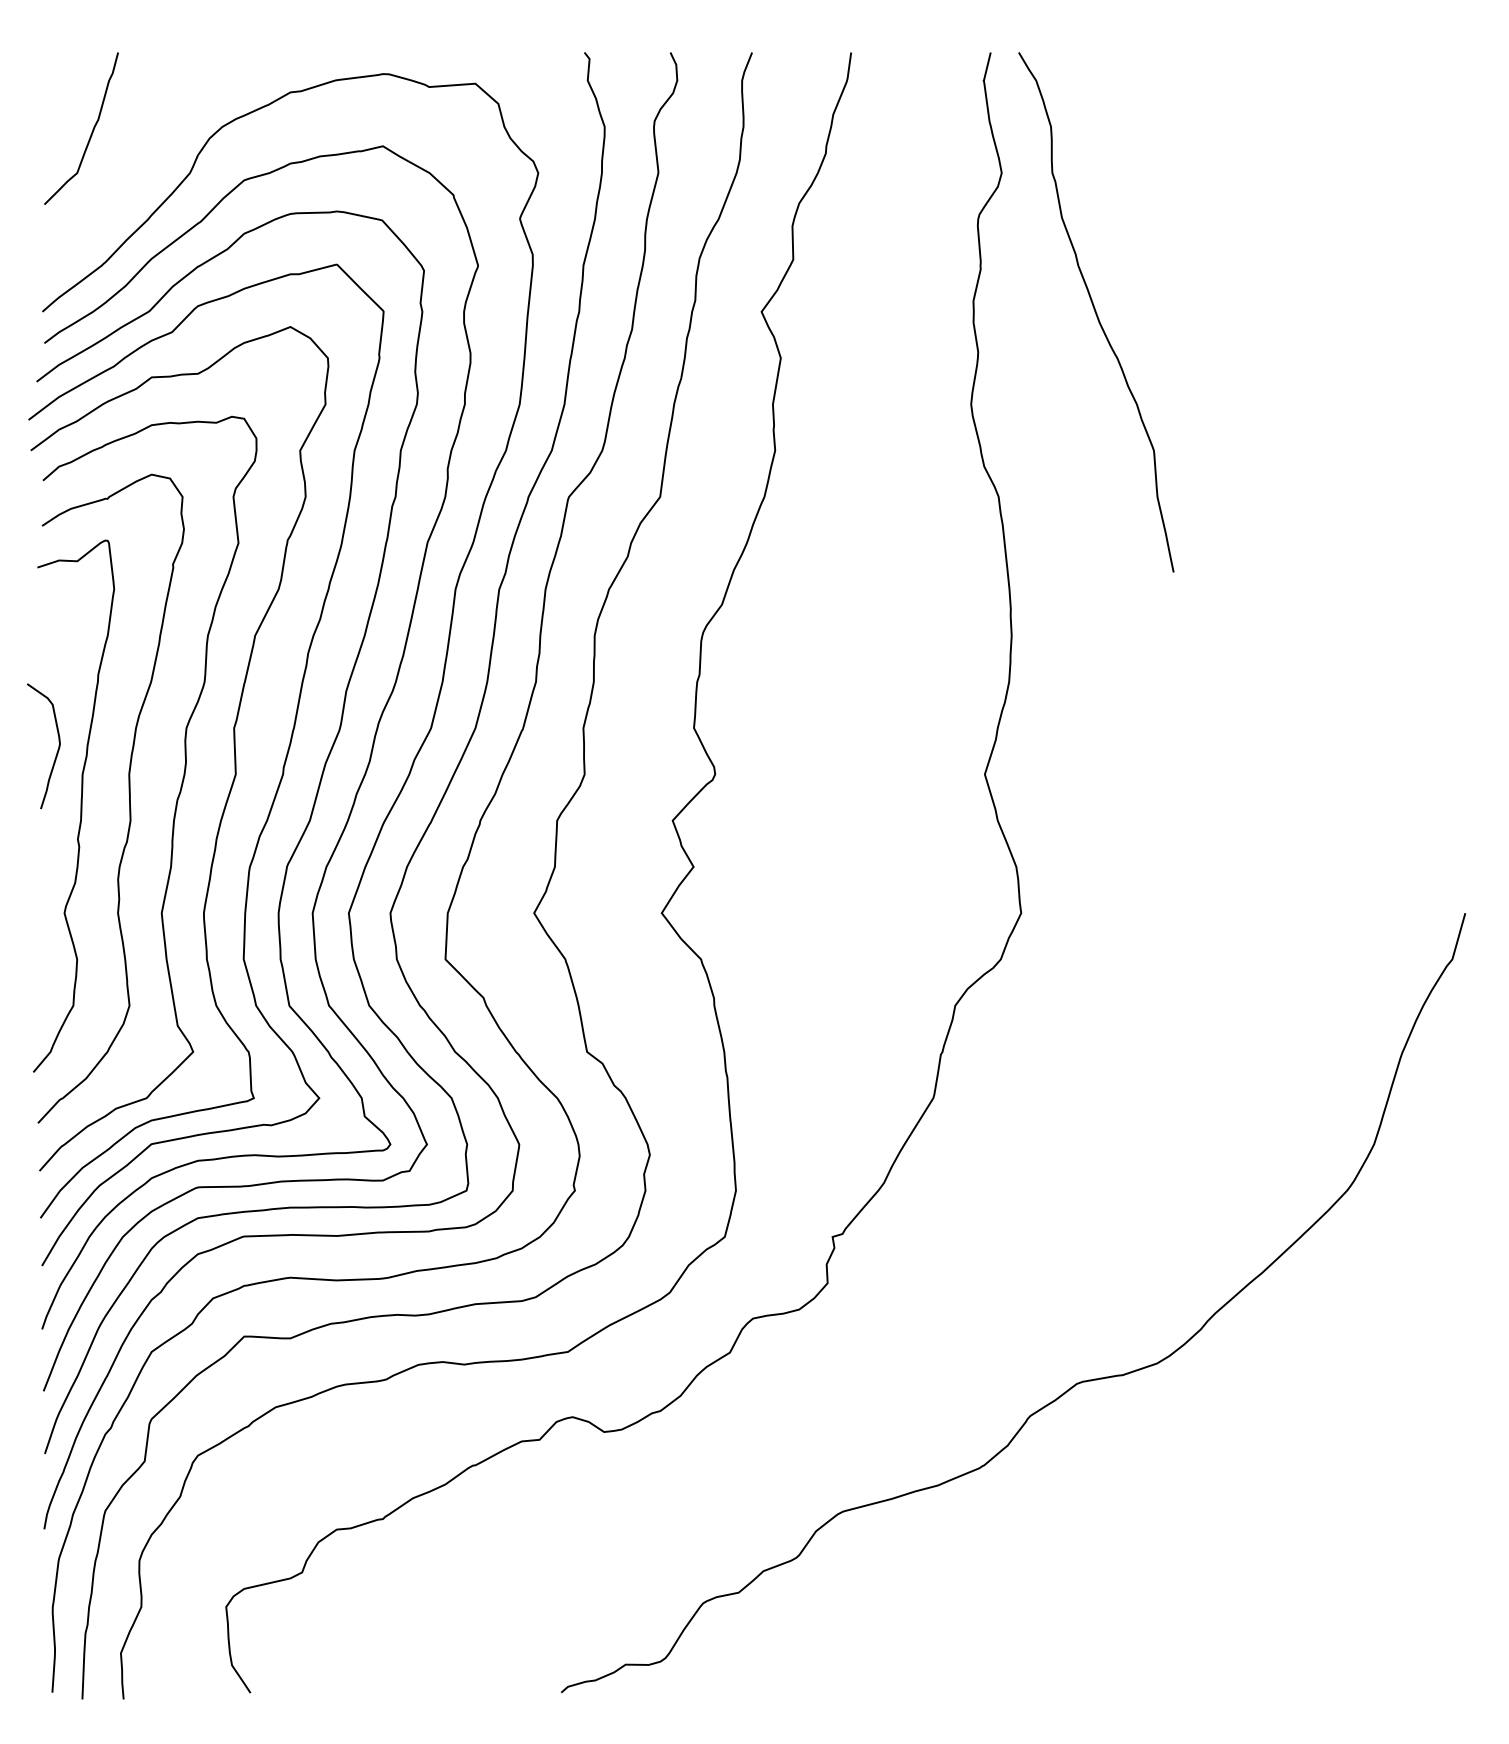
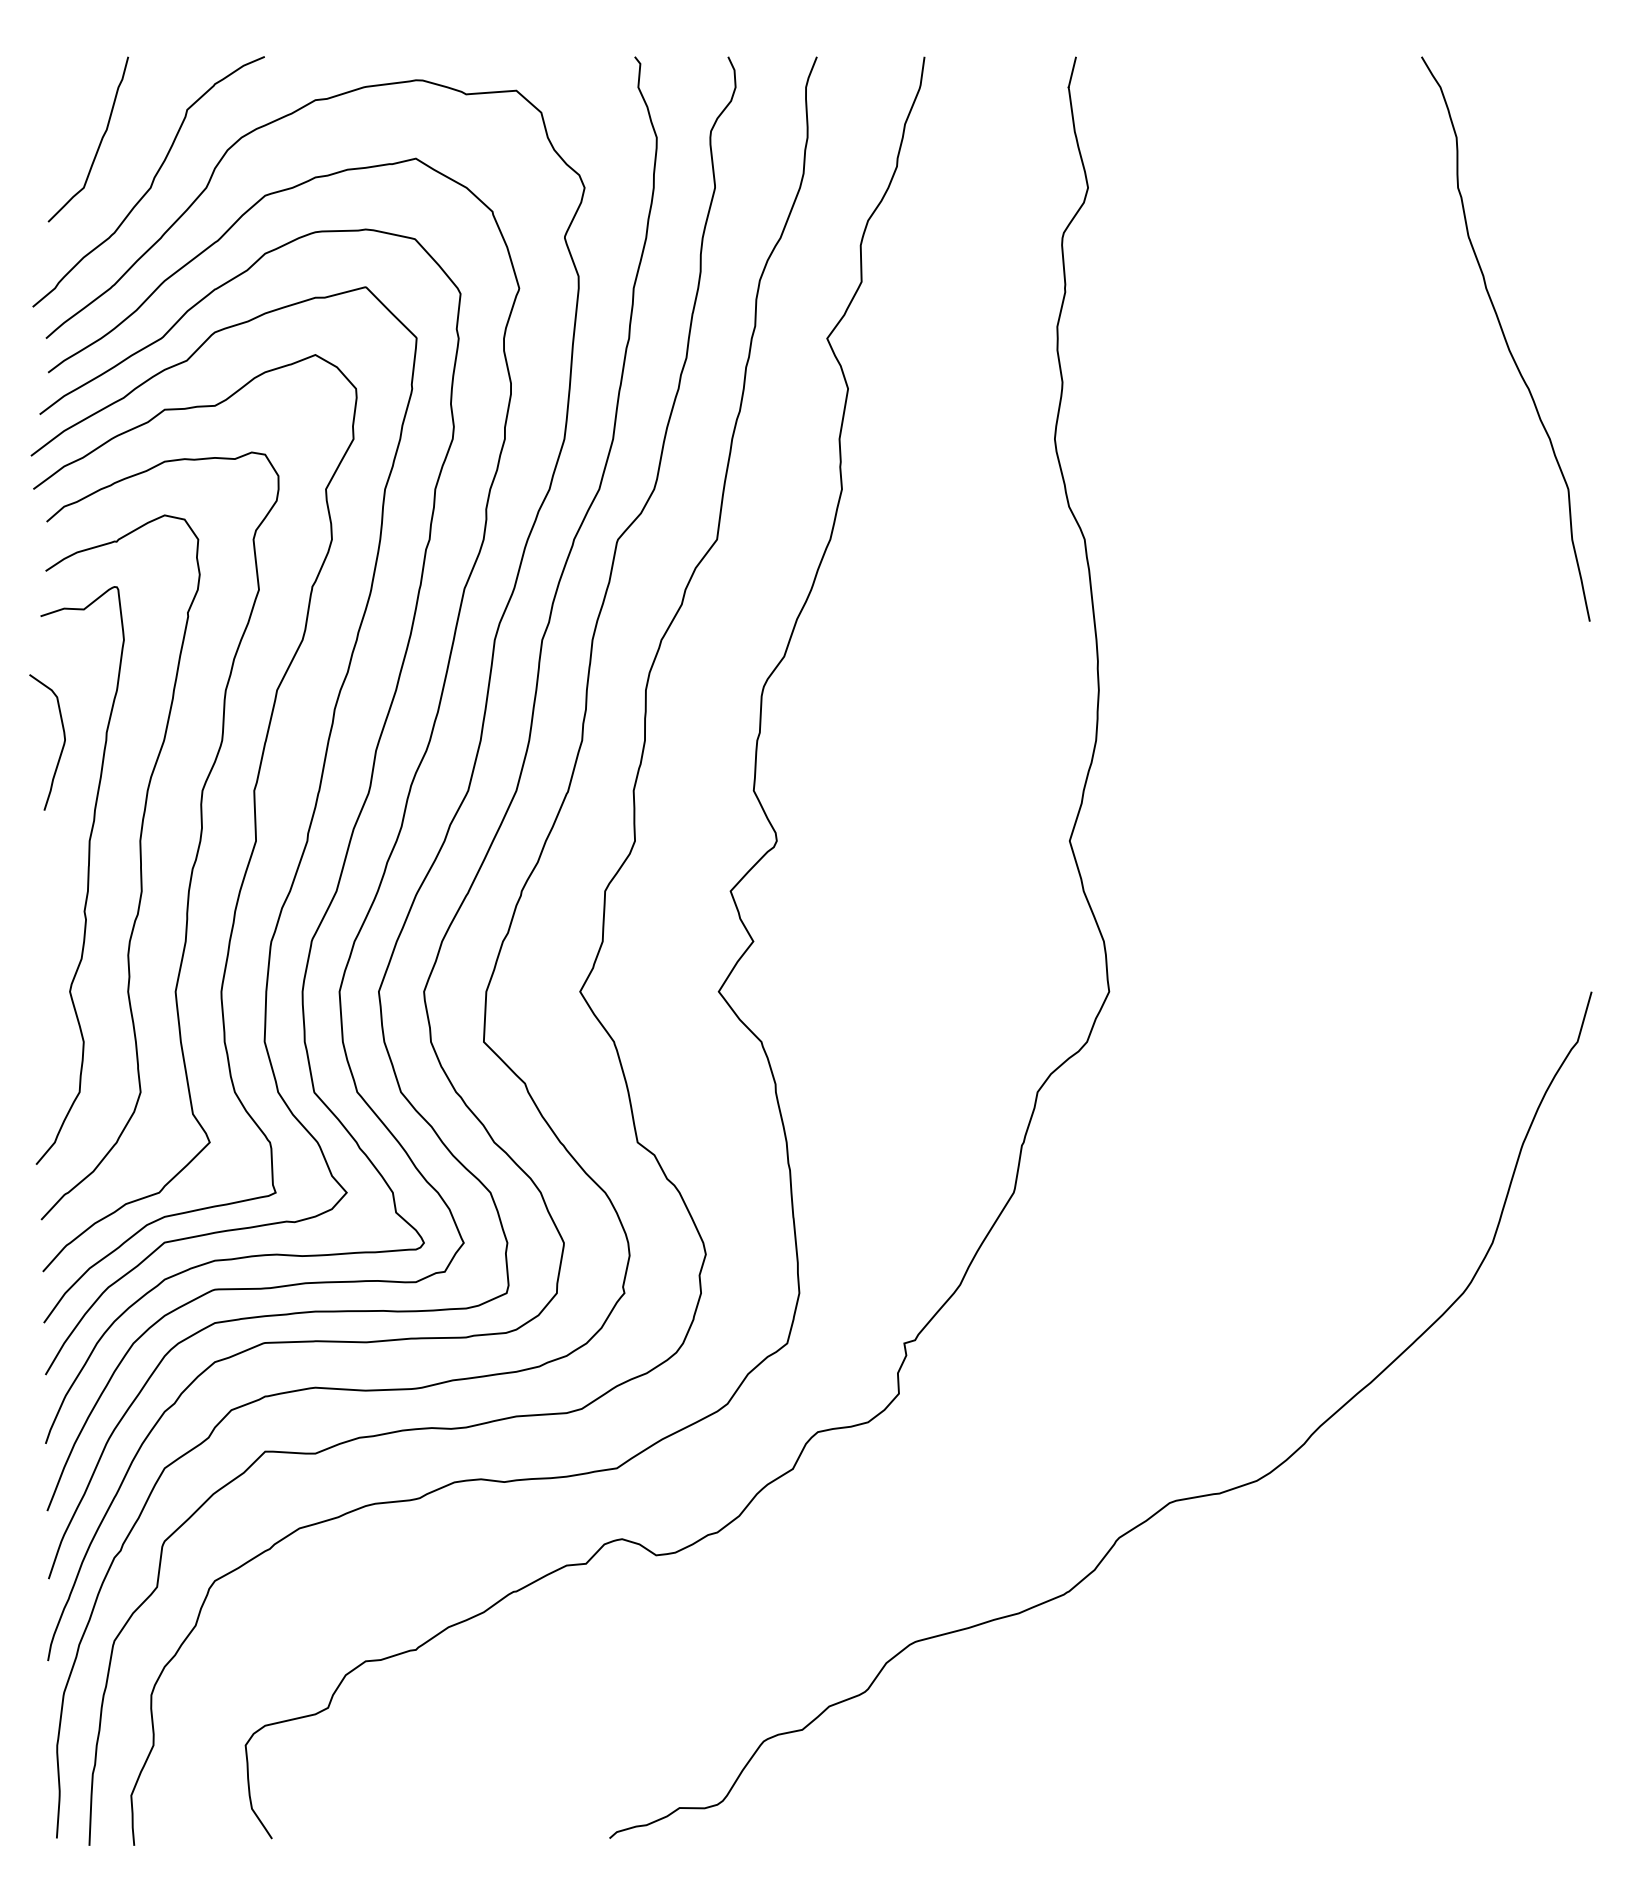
curve: (139, 168) -> (151, 182), added
curve: (1096, 311) -> (1505, 338), moved
curve: (57, 749) -> (62, 745), moved

